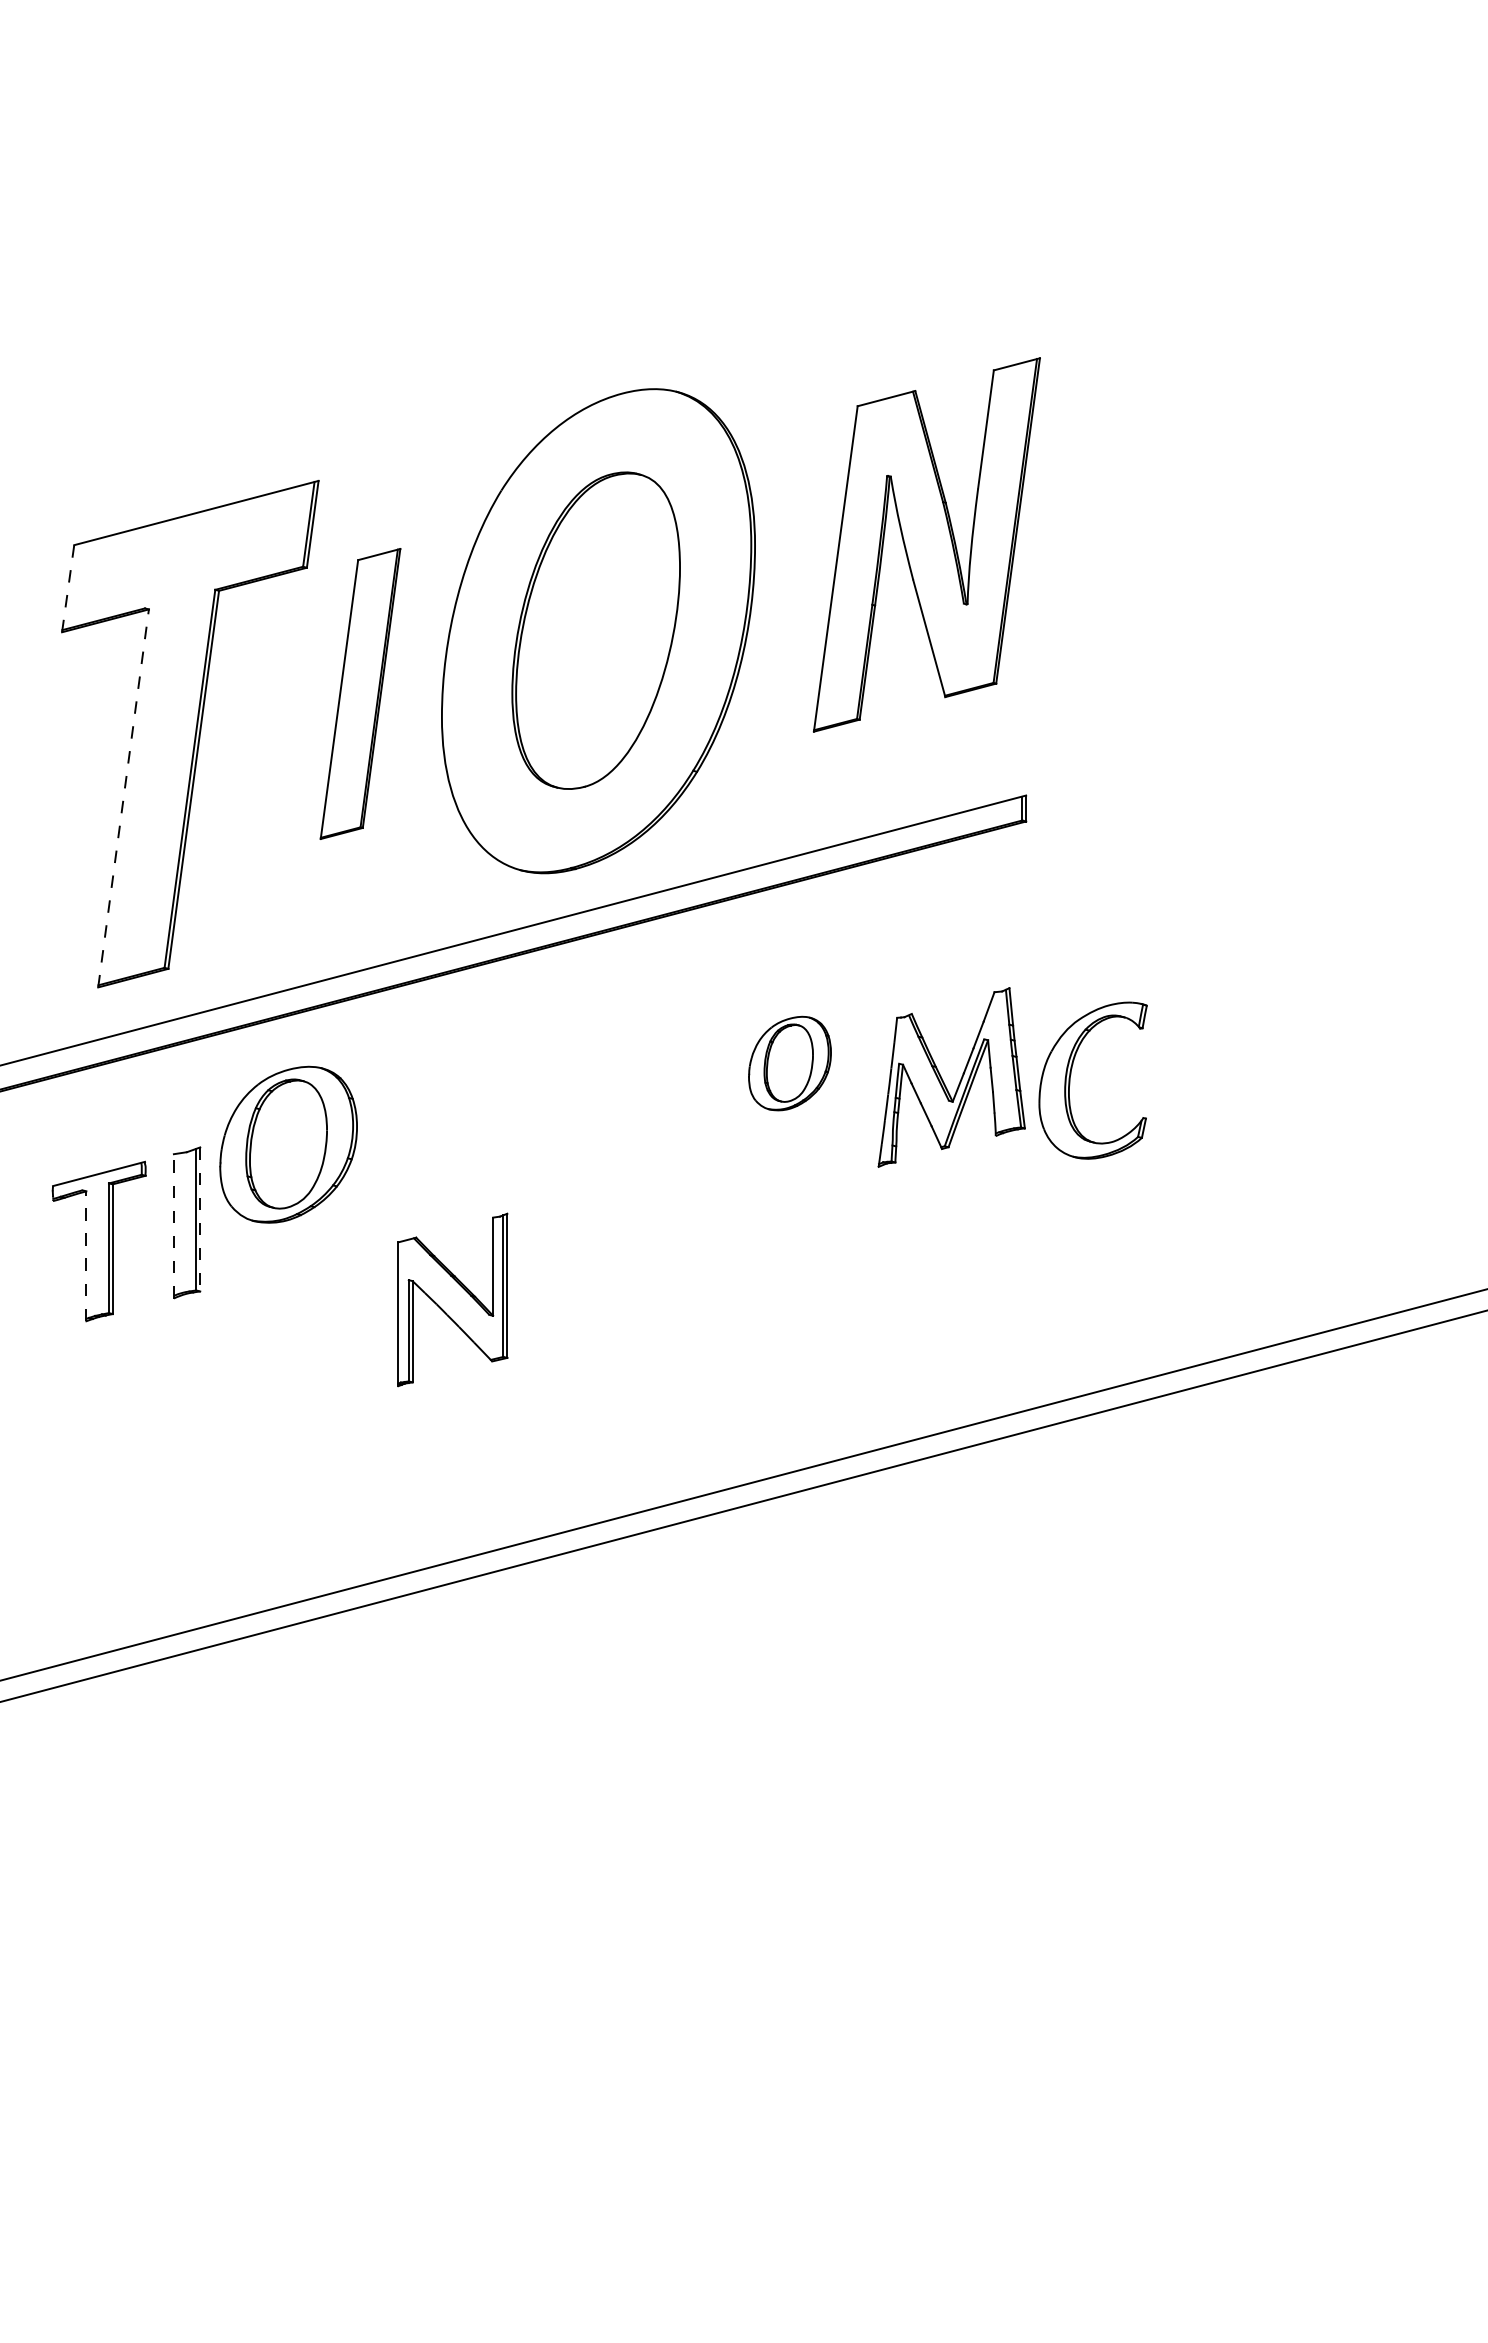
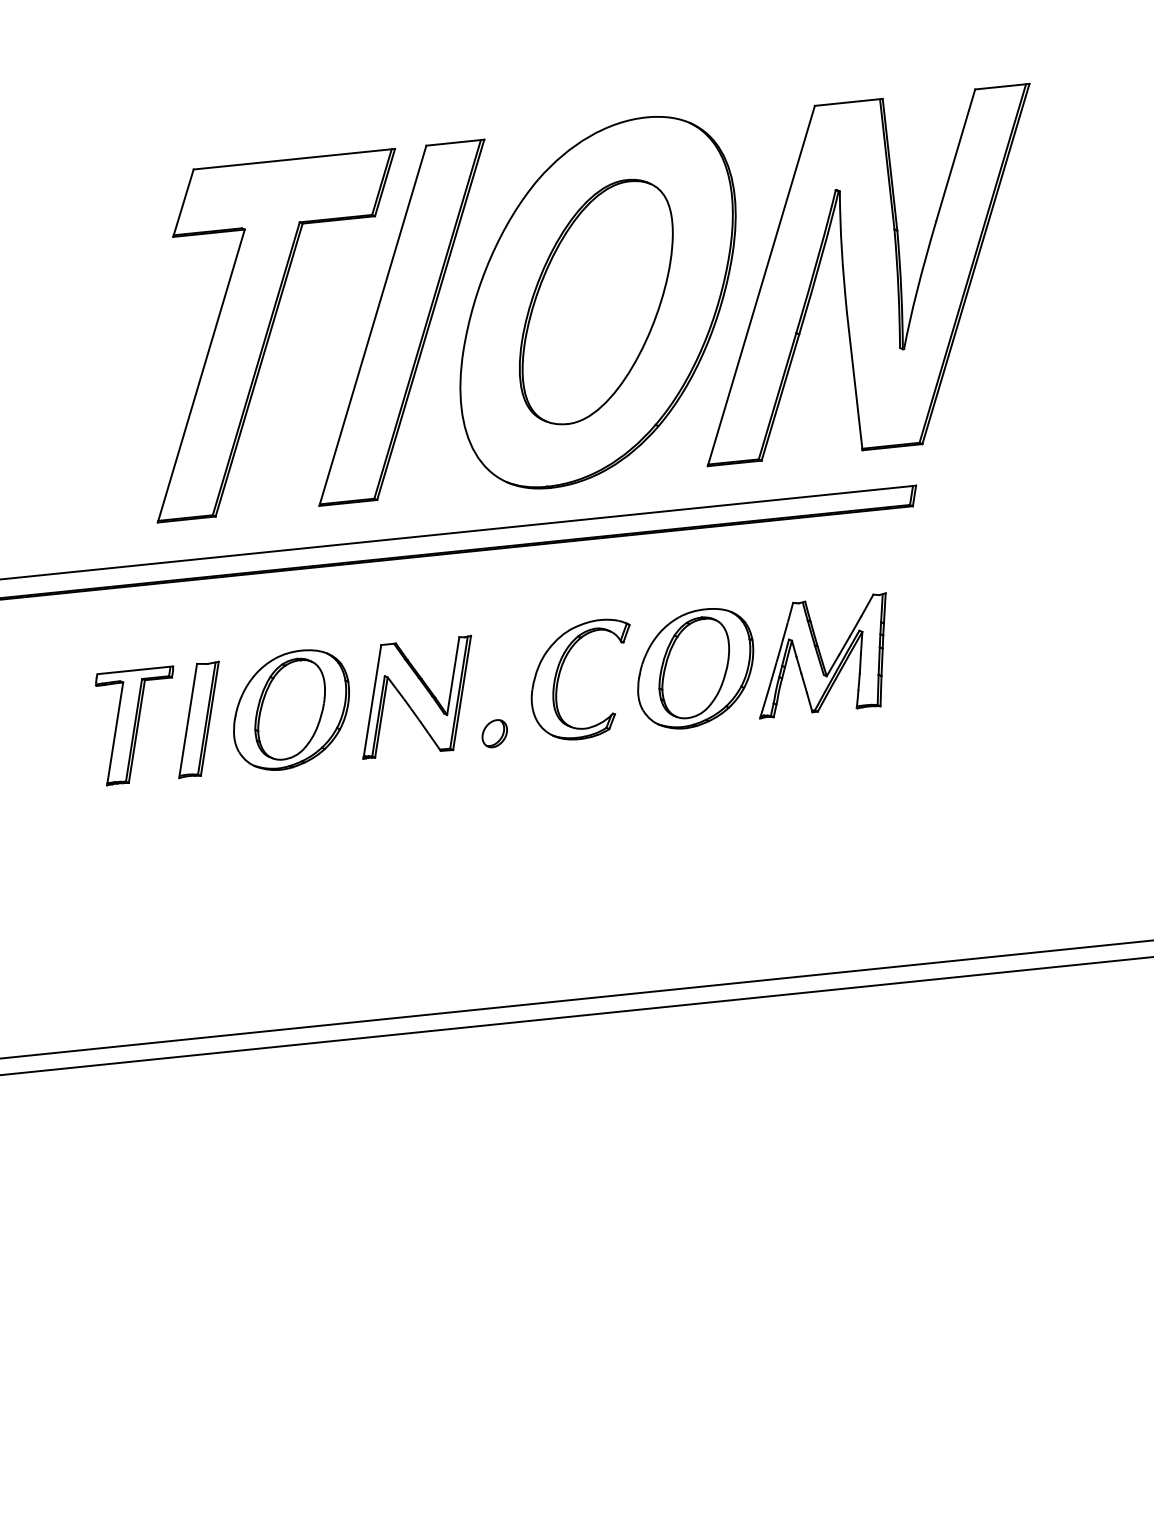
part: (926, 544) -> (868, 274), size x1.43
line: (68, 588) -> (183, 203), dashed -> solid
part: (360, 693) -> (401, 322), size x1.67
line: (123, 798) -> (201, 376), dashed -> solid
part: (789, 1063) -> (695, 668), size x1.67
part: (1071, 1074) -> (561, 670), moved
part: (943, 1080) -> (822, 658), moved
part: (288, 1144) -> (291, 709), moved
part: (554, 1182) -> (494, 733), added
line: (200, 1219) -> (210, 718), dashed -> solid
line: (173, 1225) -> (187, 720), dashed -> solid
line: (86, 1256) -> (115, 734), dashed -> solid
part: (452, 1299) -> (417, 696), moved

